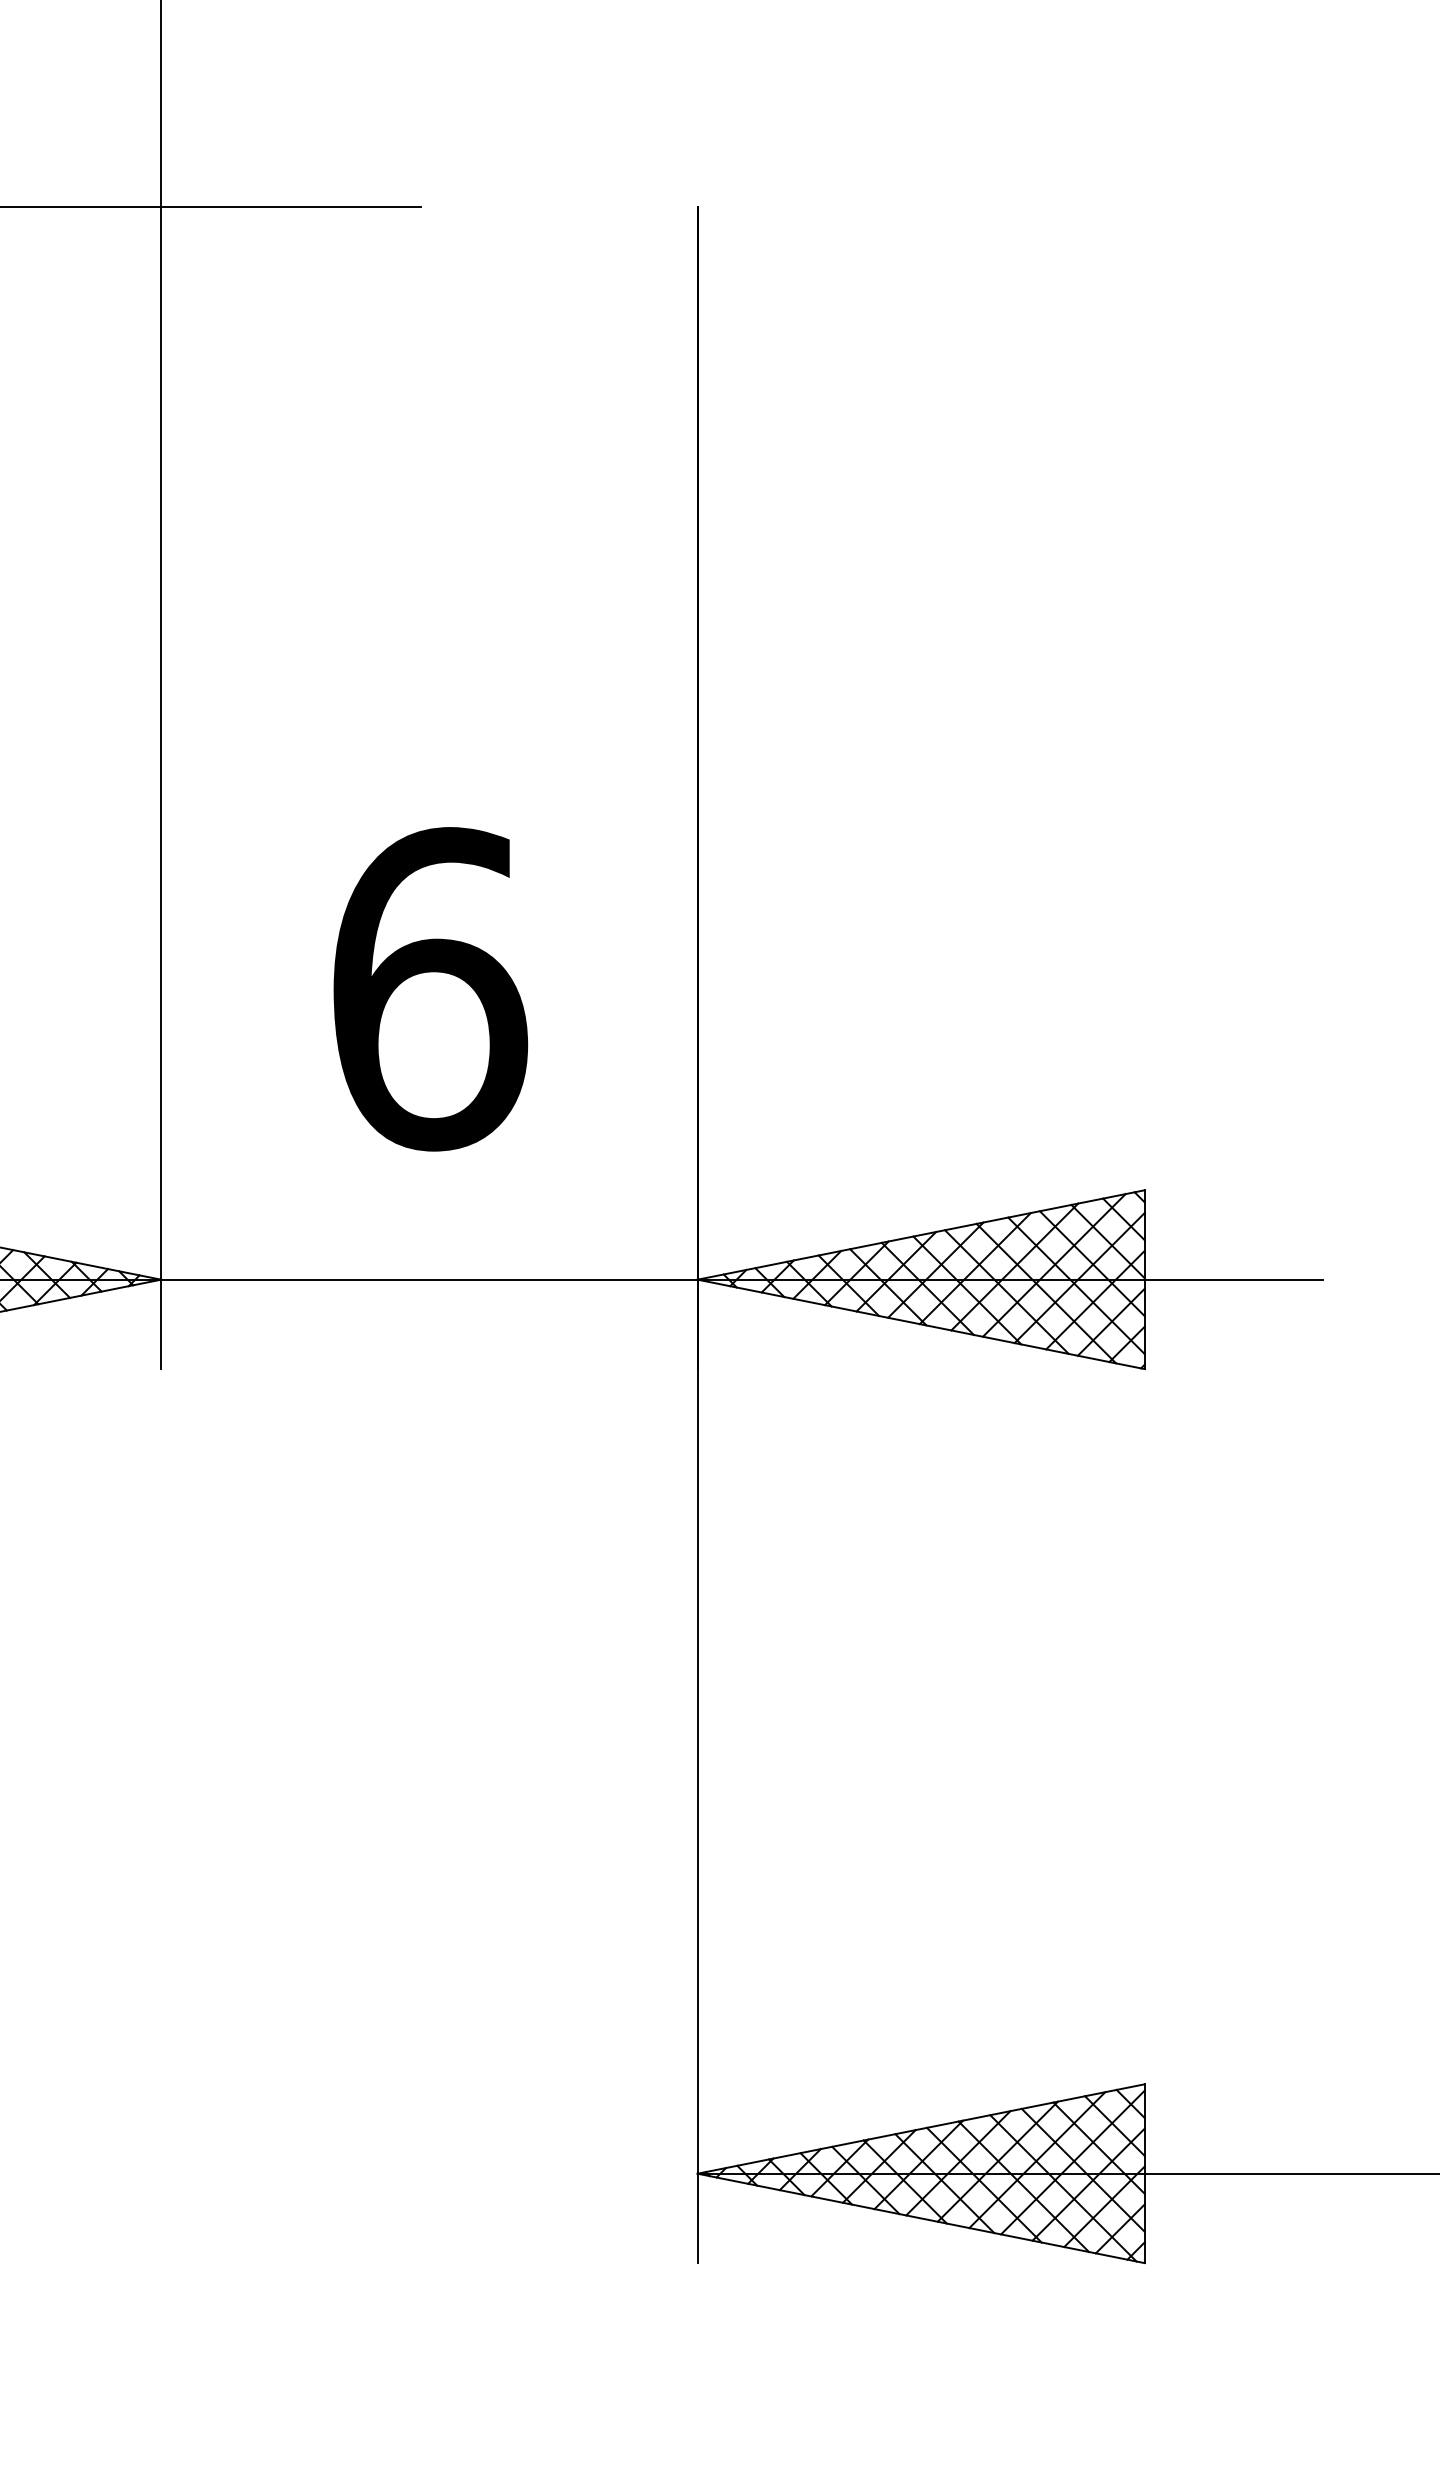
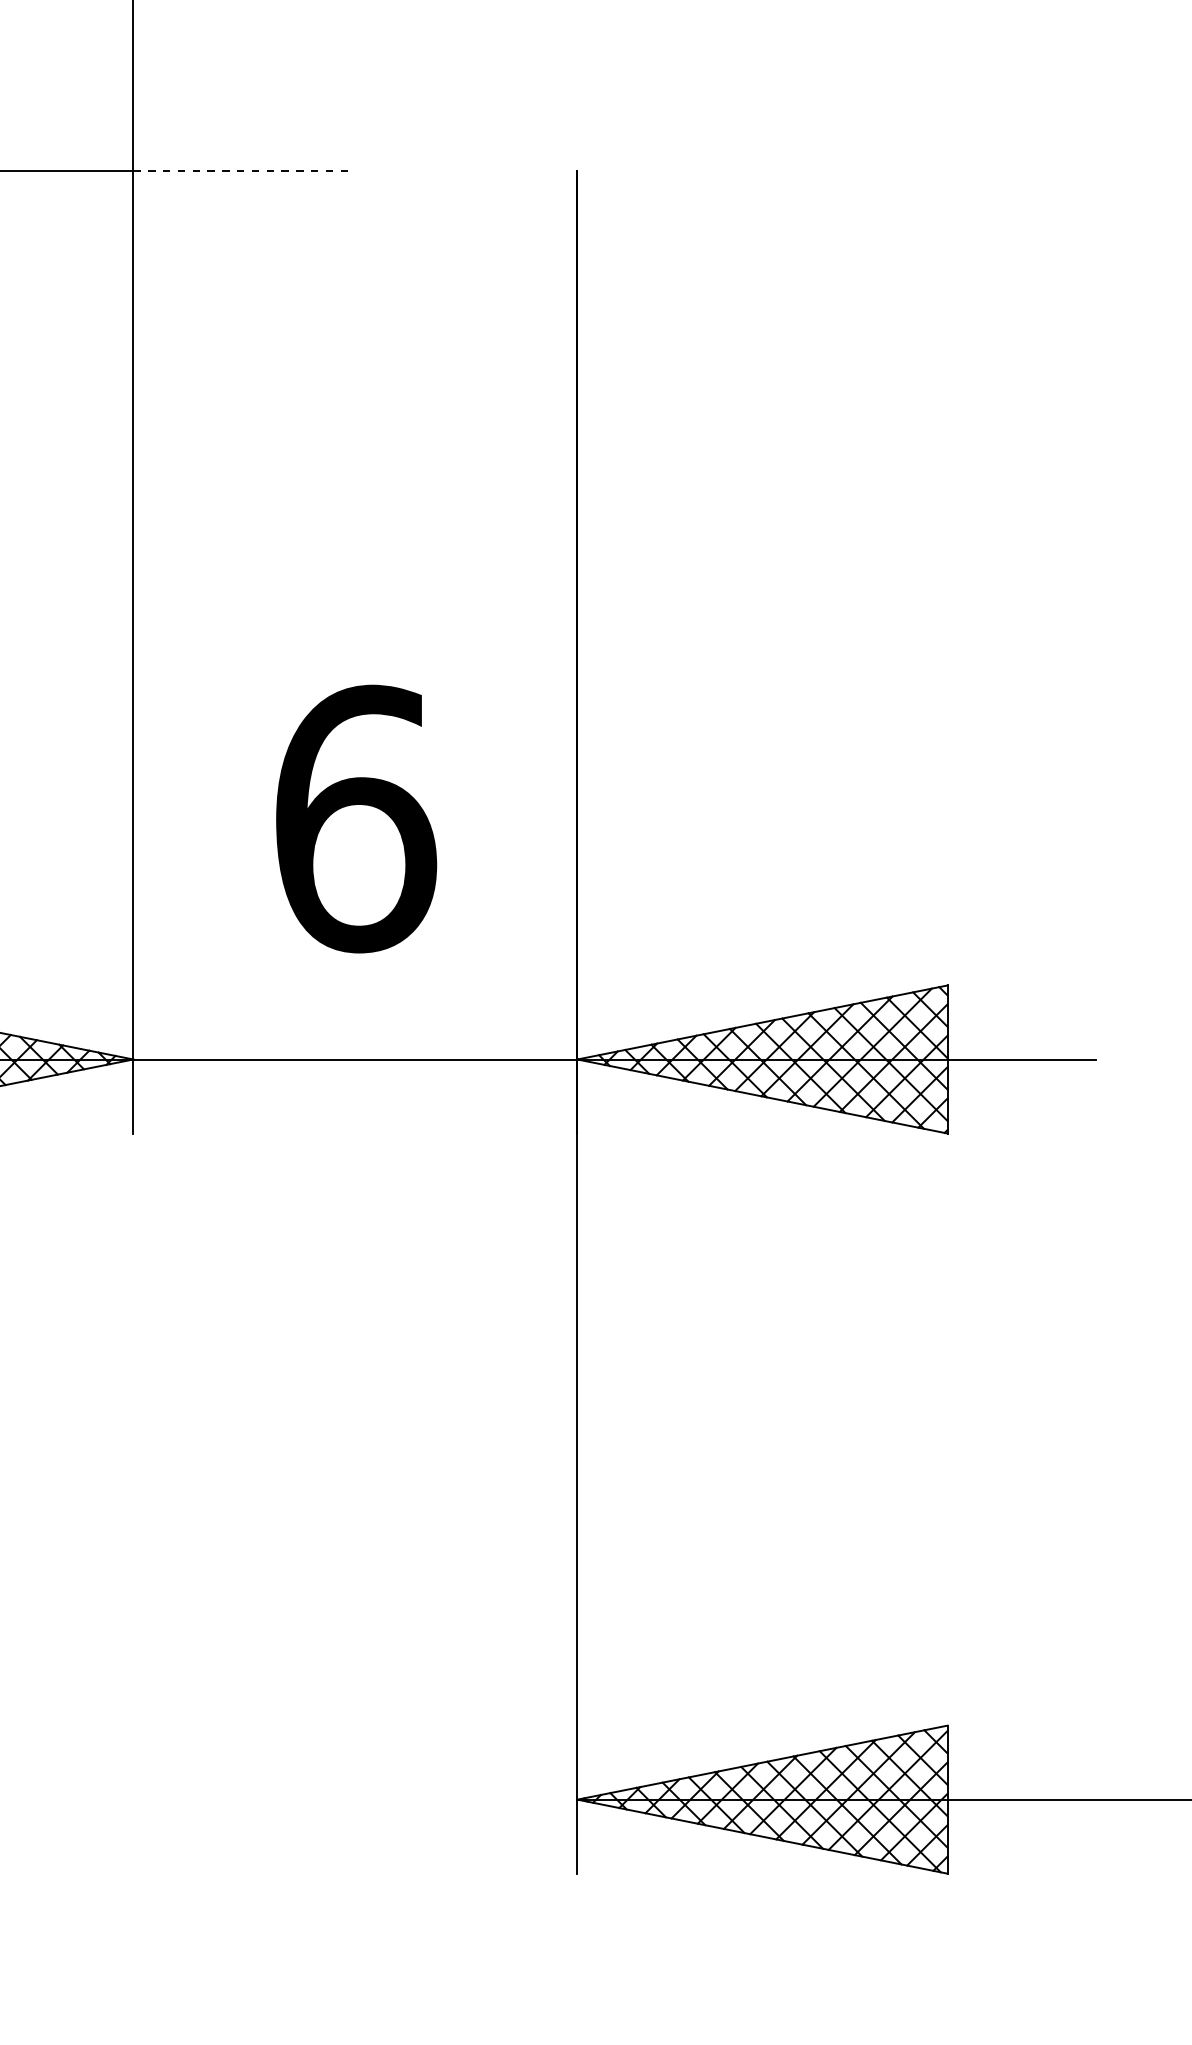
line: (291, 206) -> (241, 171), solid -> dashed

